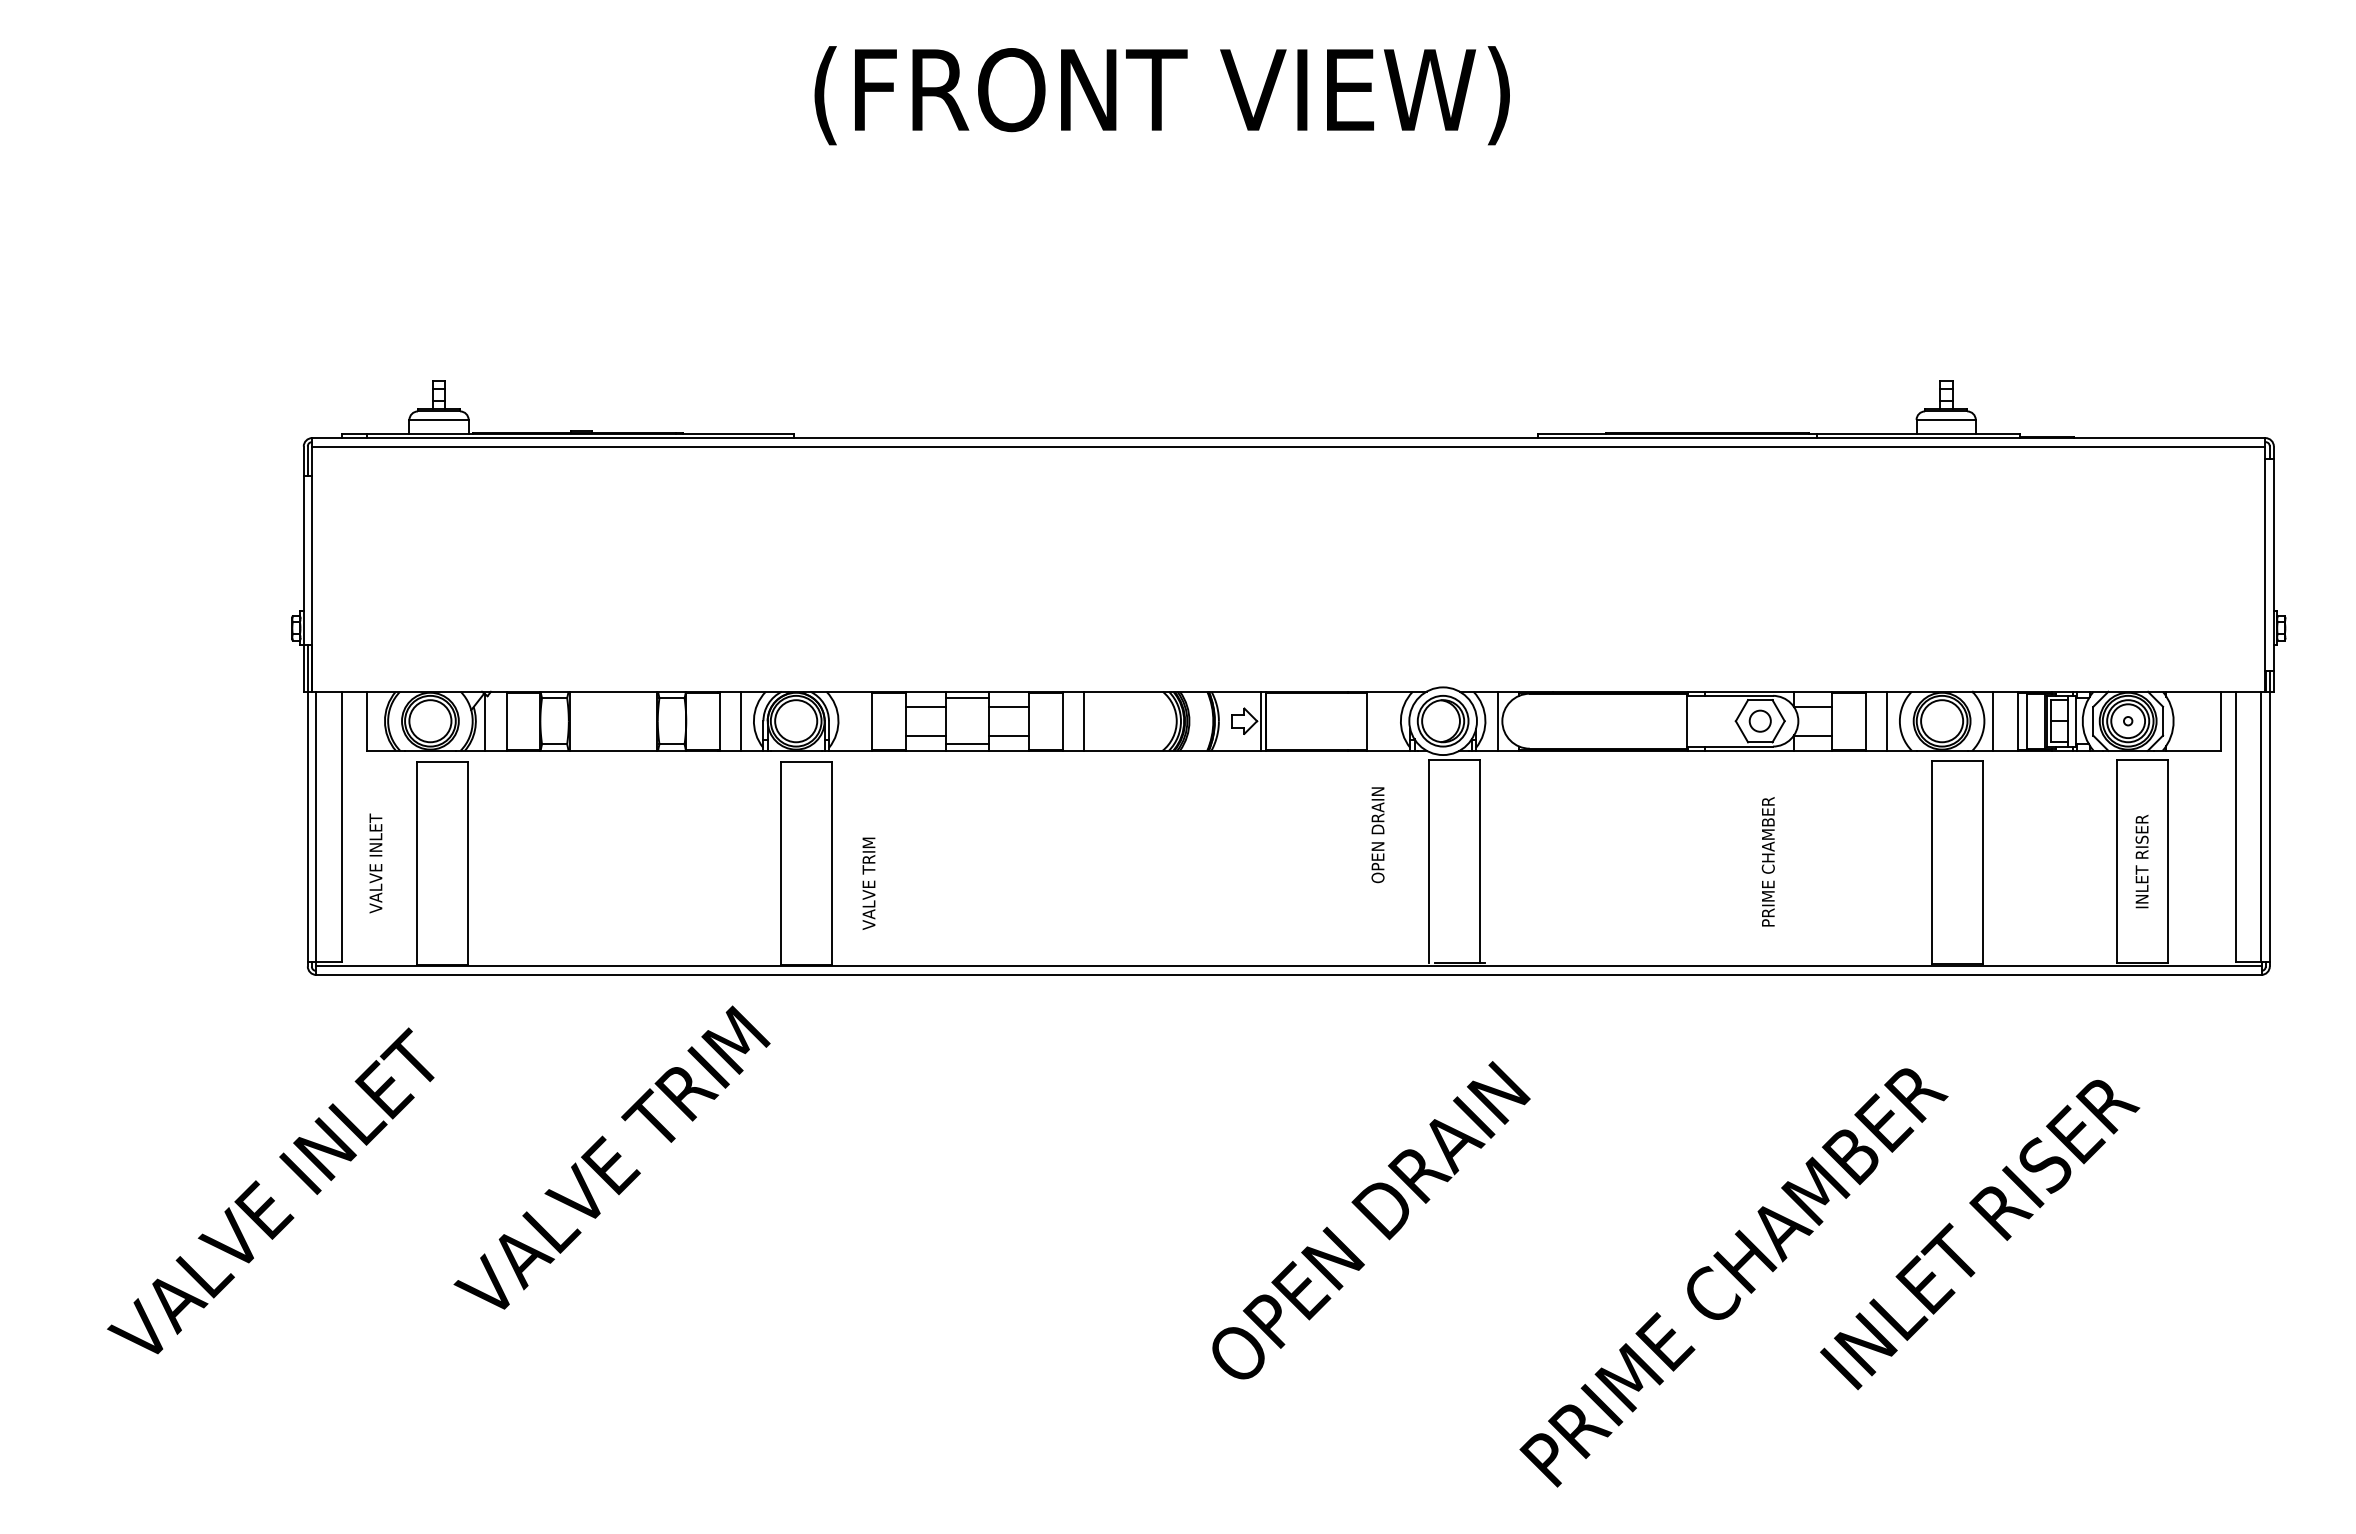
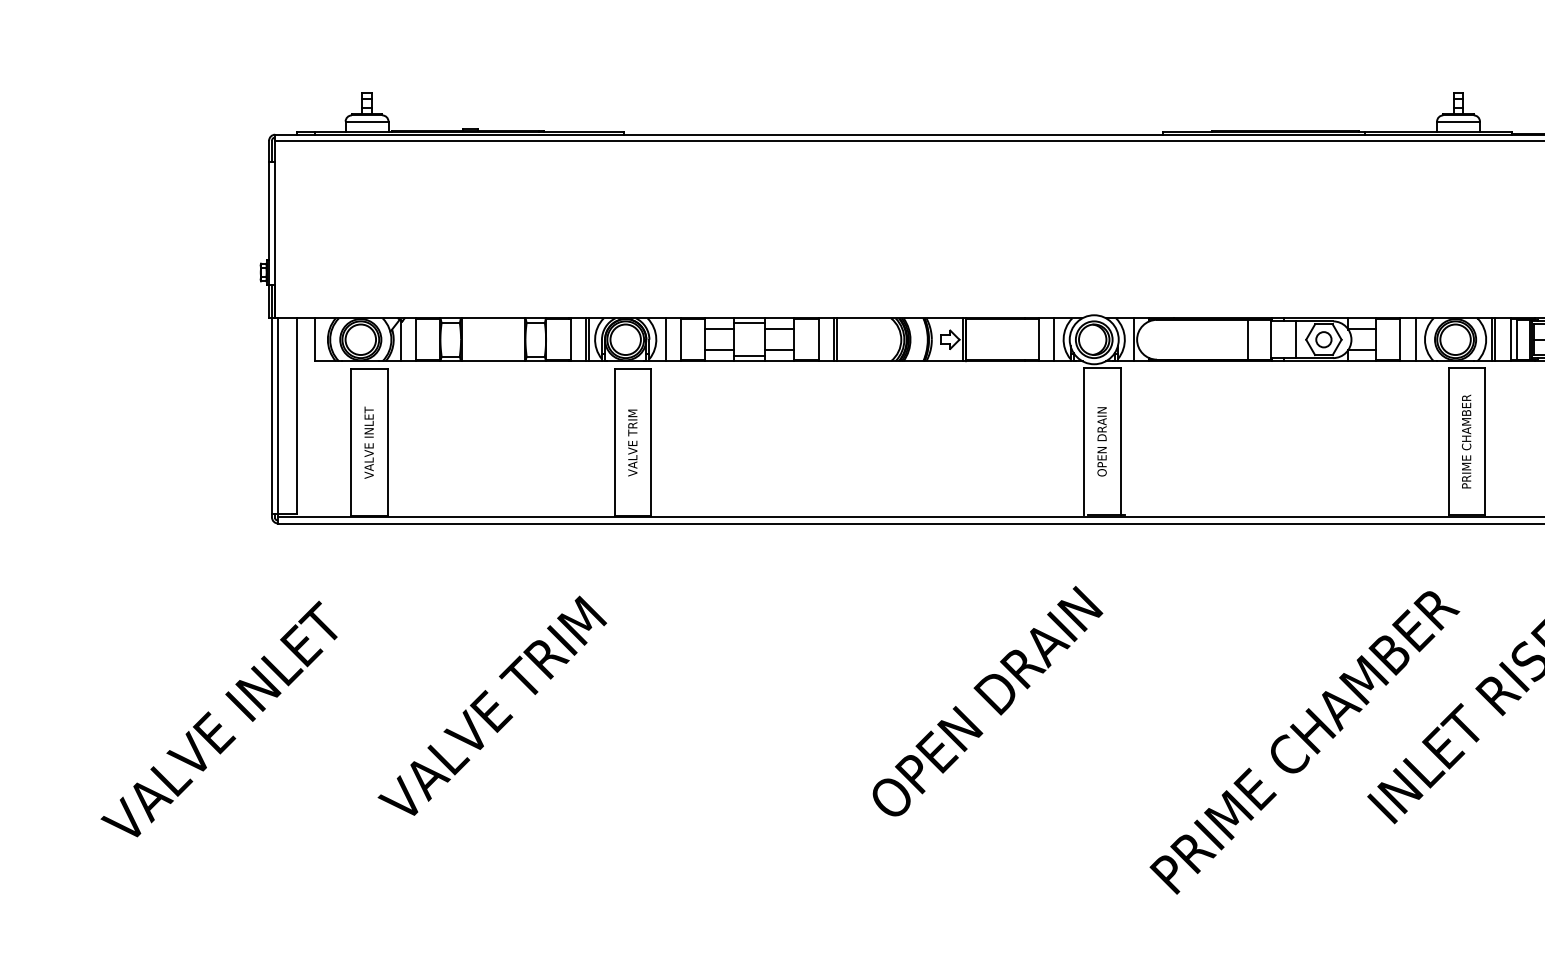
line: (745, 720) -> (588, 339), added
line: (851, 720) -> (665, 339), added
line: (1087, 720) -> (836, 339), added
line: (1388, 720) -> (1054, 339), added
line: (1655, 720) -> (1248, 339), added
line: (1722, 720) -> (1296, 339), added
line: (1997, 720) -> (1495, 339), added
text: (1377, 835) -> (1101, 442), moved
text: (1767, 861) -> (1466, 441), moved
text: (375, 863) -> (368, 442), moved
text: (868, 883) -> (632, 442), moved
text: (611, 1157) -> (491, 705), moved
text: (270, 1190) -> (218, 718), moved
text: (1371, 1220) -> (988, 701), moved

